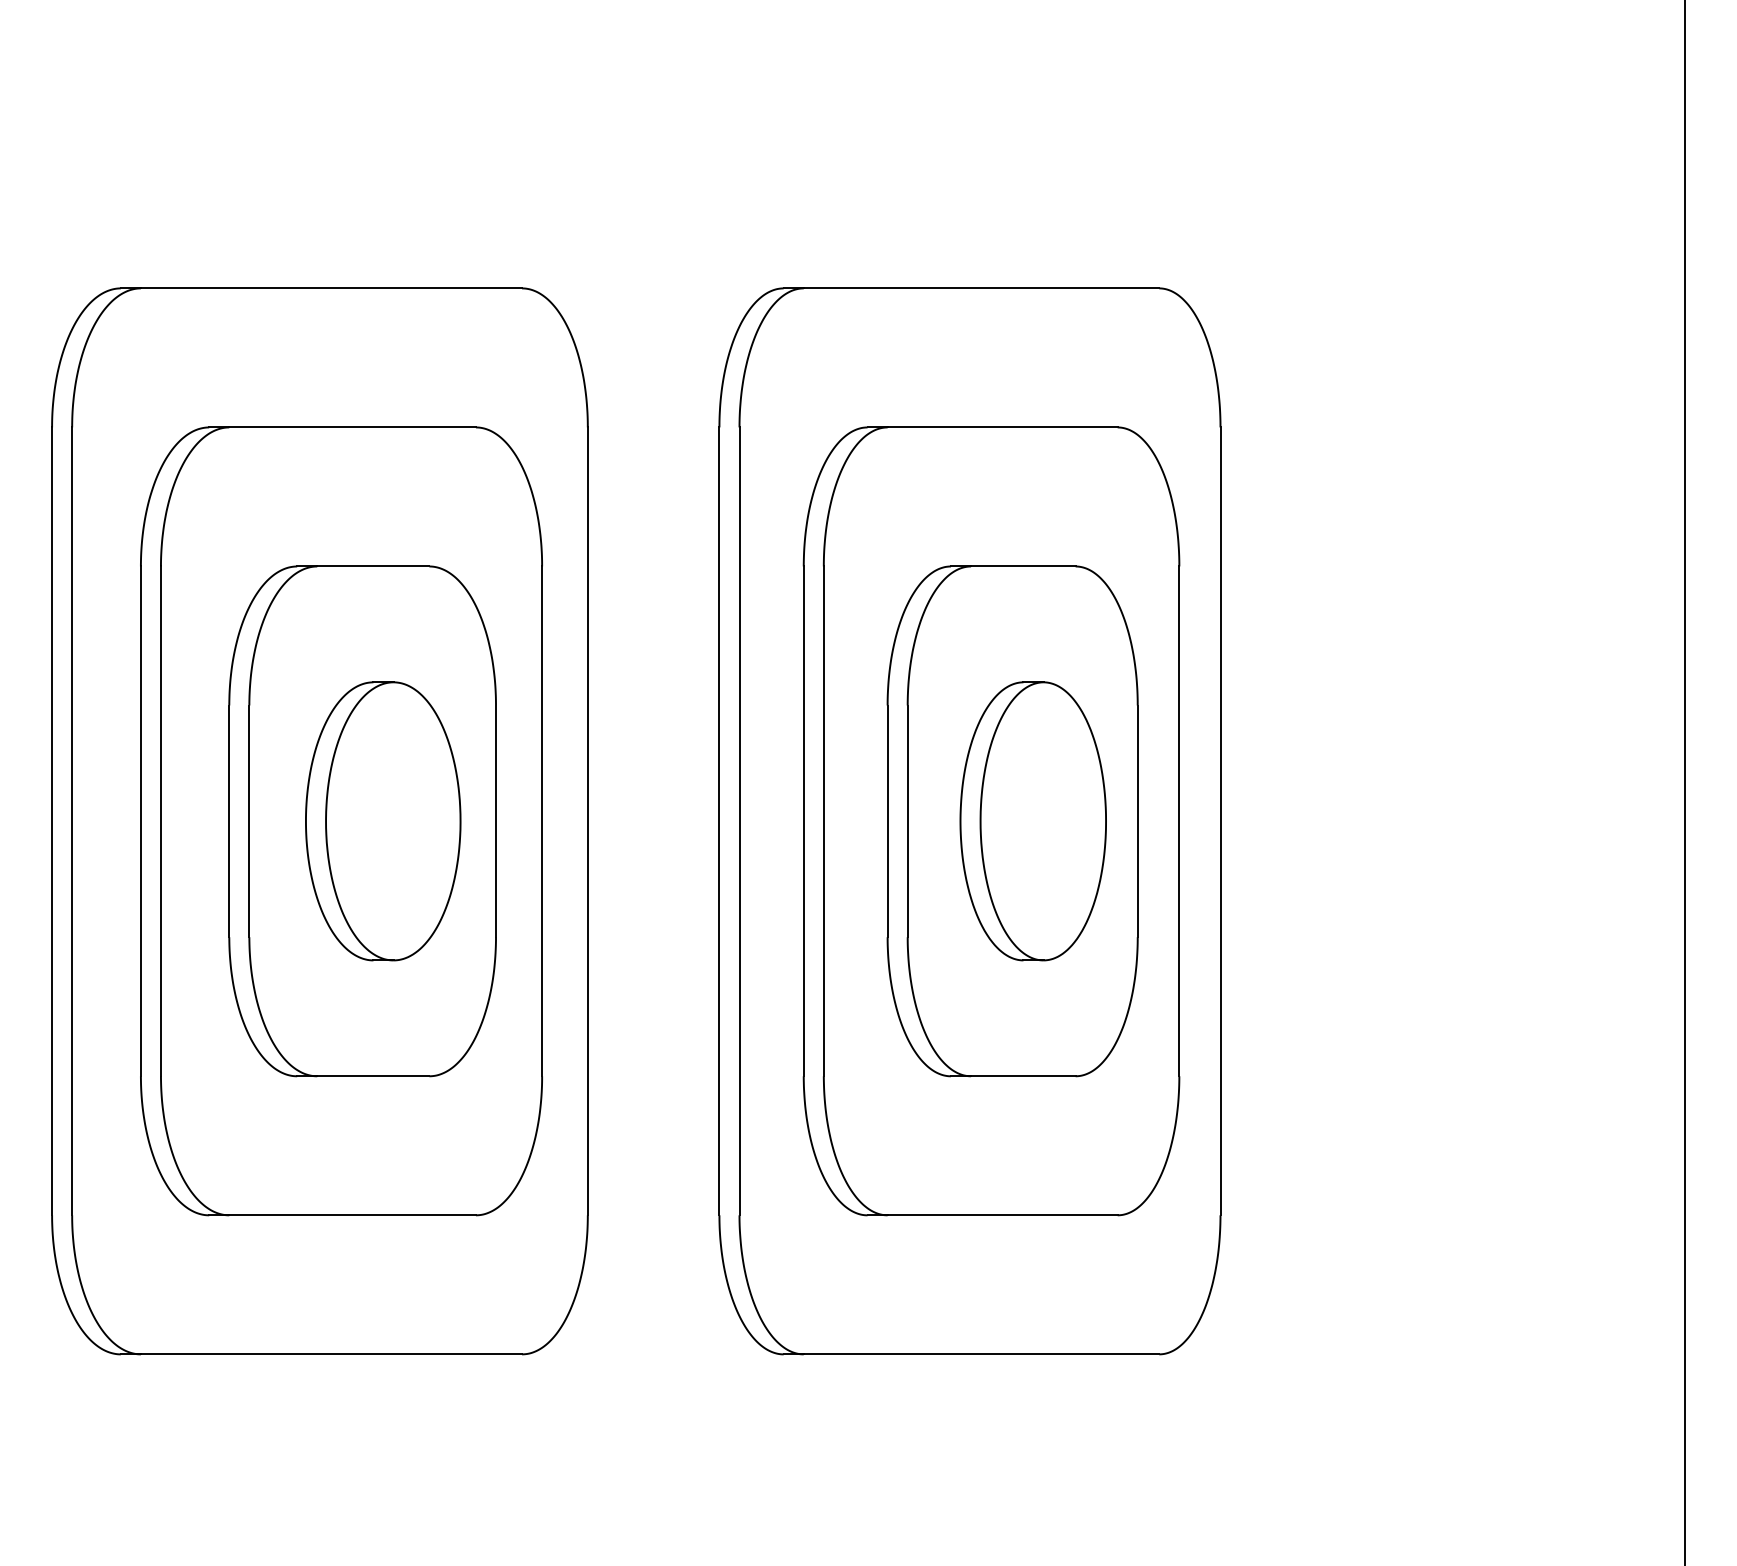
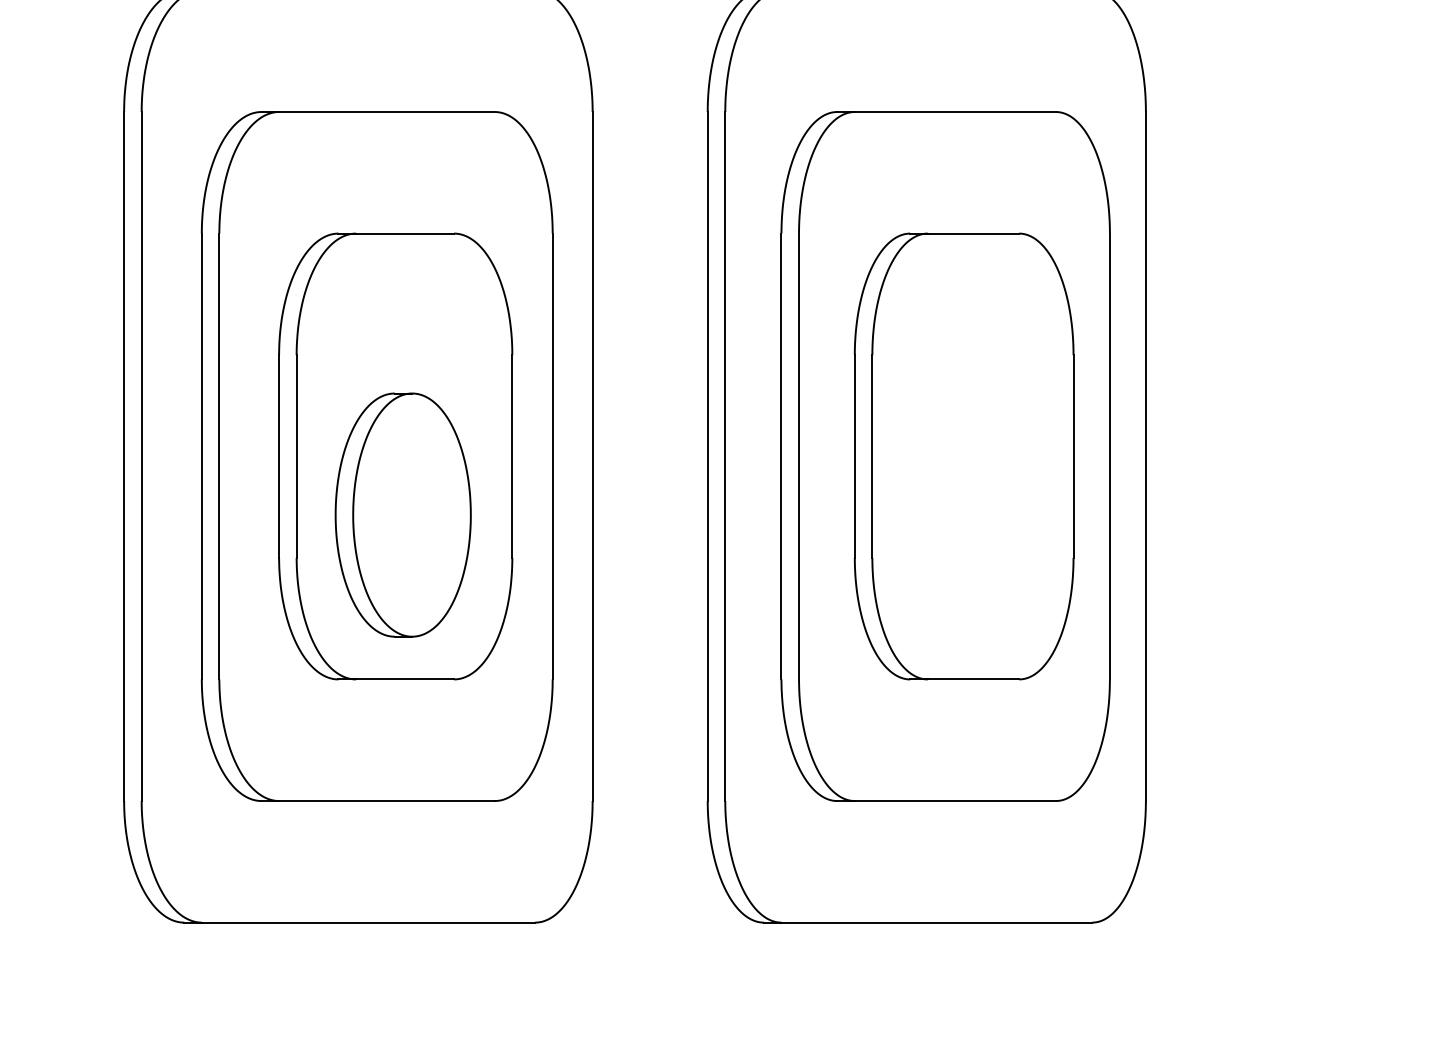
part: (383, 821) -> (403, 515), moved
part: (1032, 821) -> (981, 456), removed

